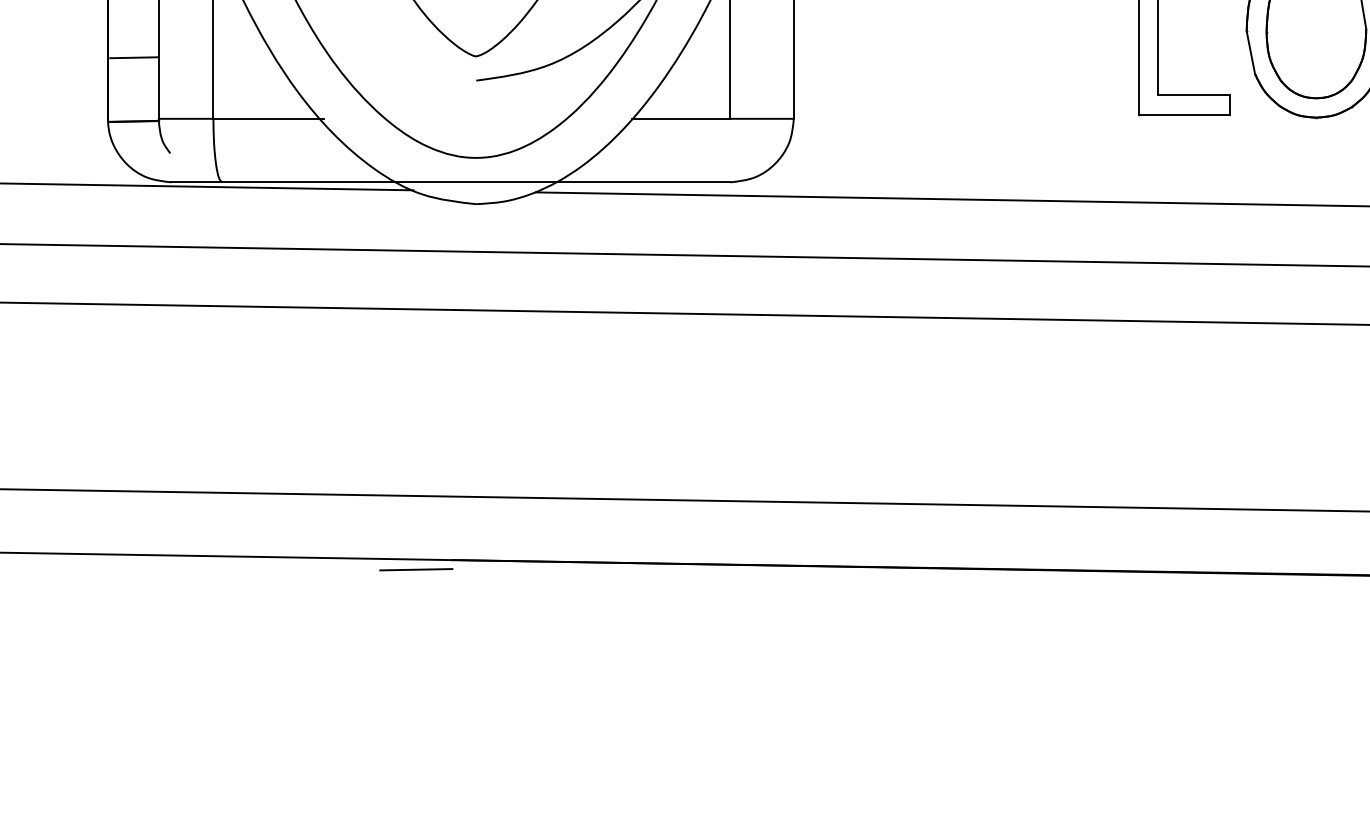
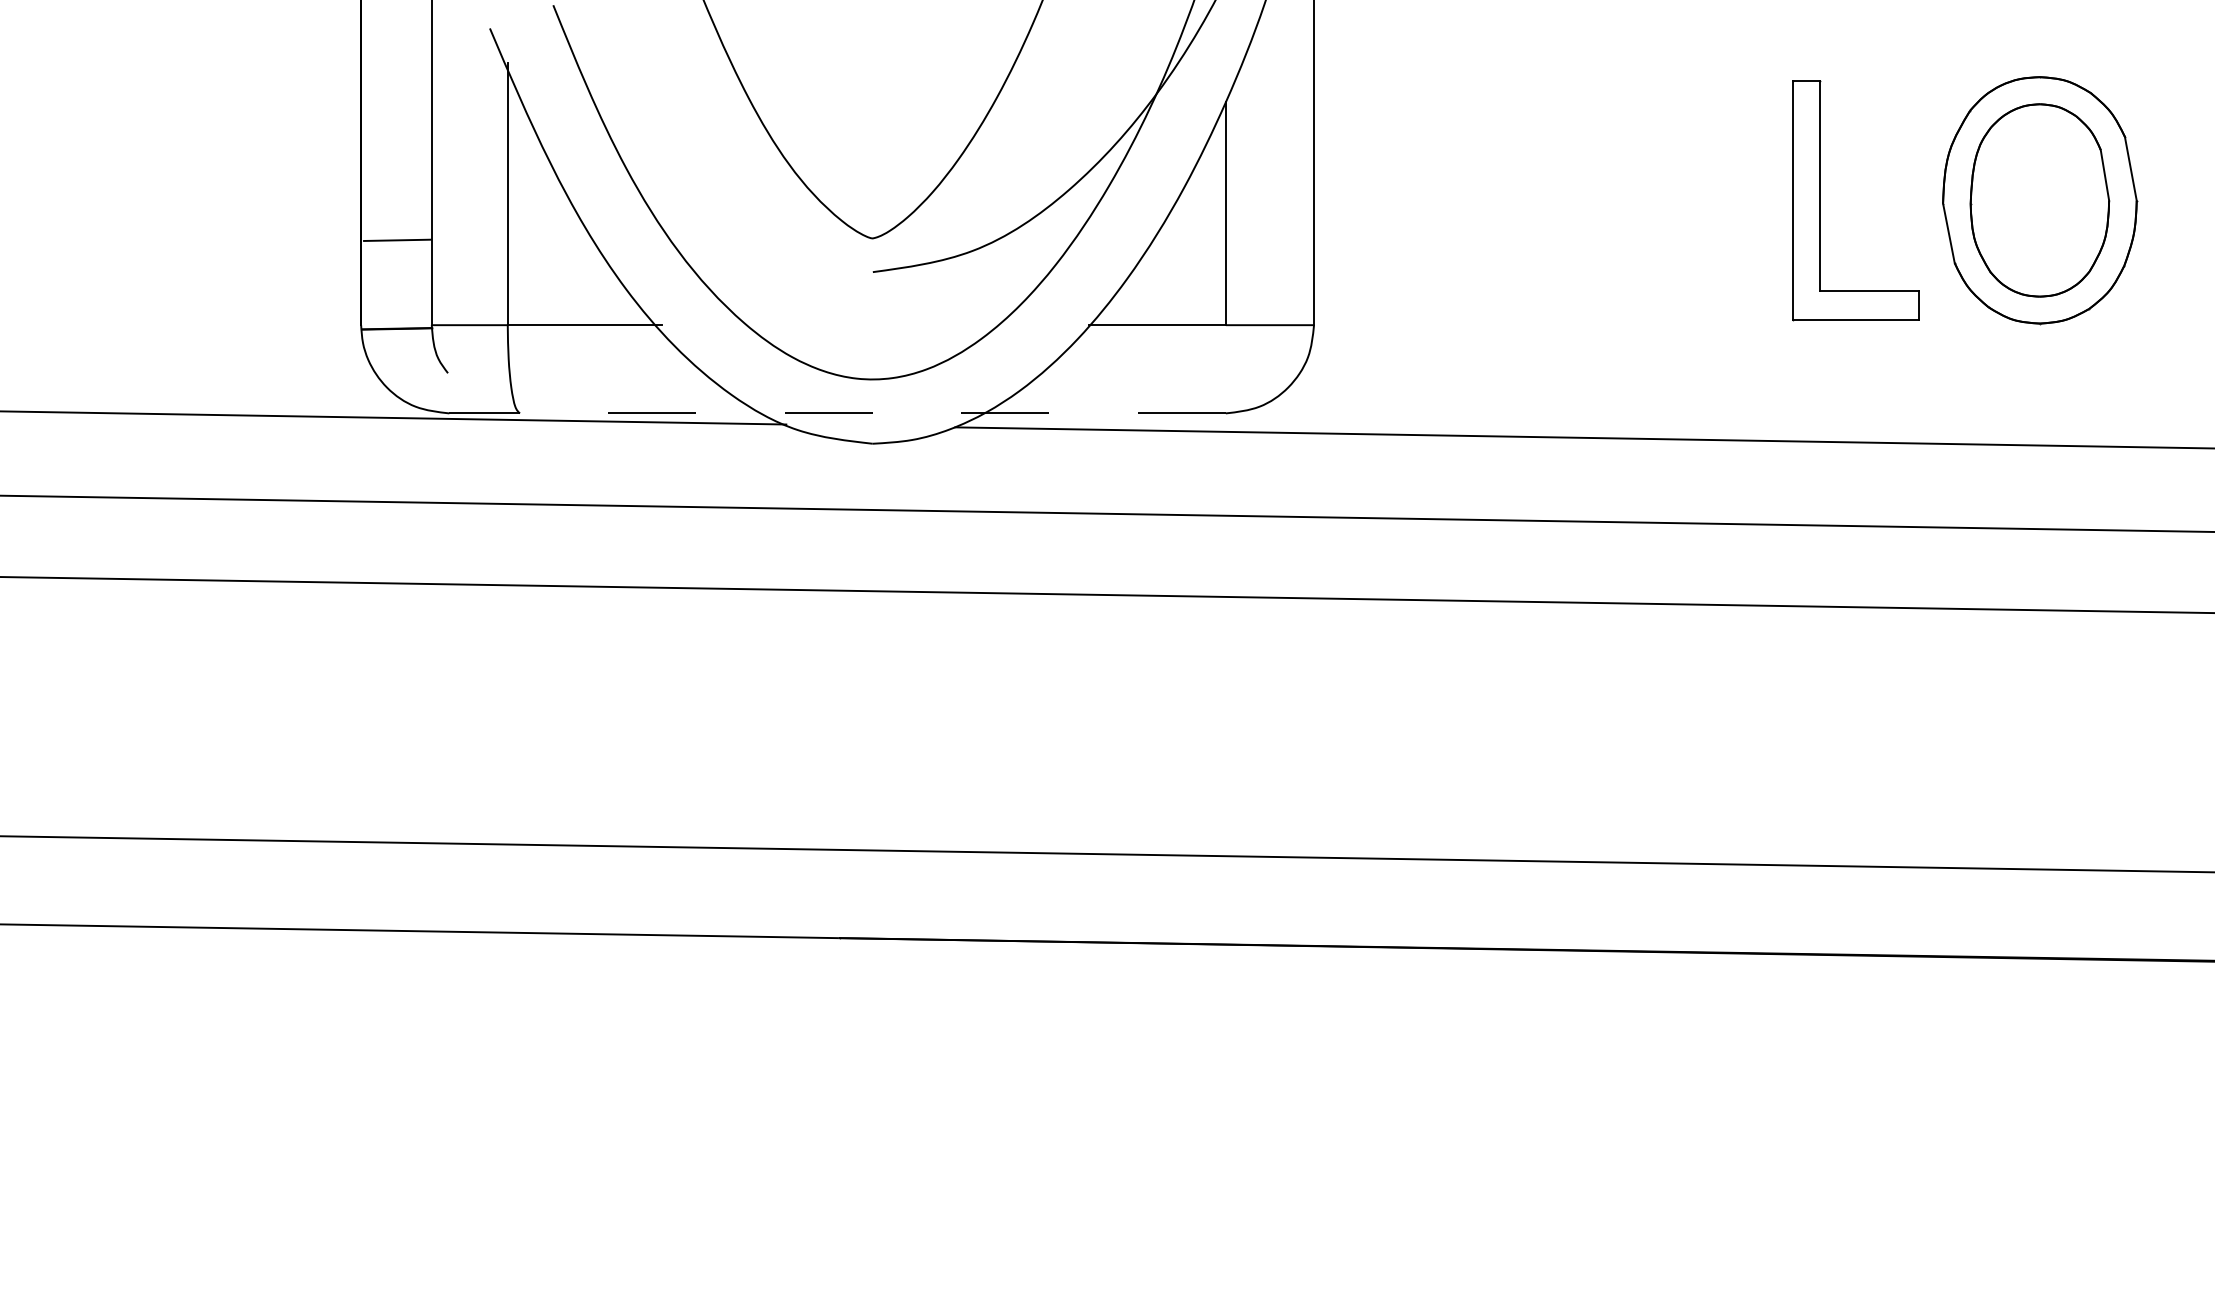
line: (450, 182) -> (837, 413), solid -> dashed
line: (416, 569) -> (789, 951), removed

